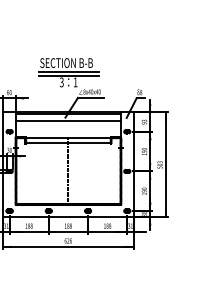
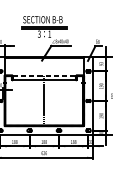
line: (68, 120) -> (44, 62), removed
line: (68, 137) -> (44, 75), solid -> dashed

